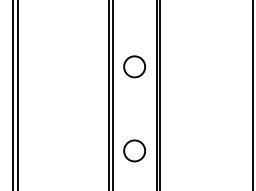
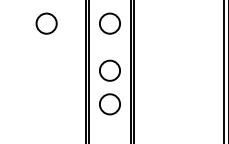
circle: (68, 66) -> (46, 23), added
circle: (134, 115) -> (109, 70), added

